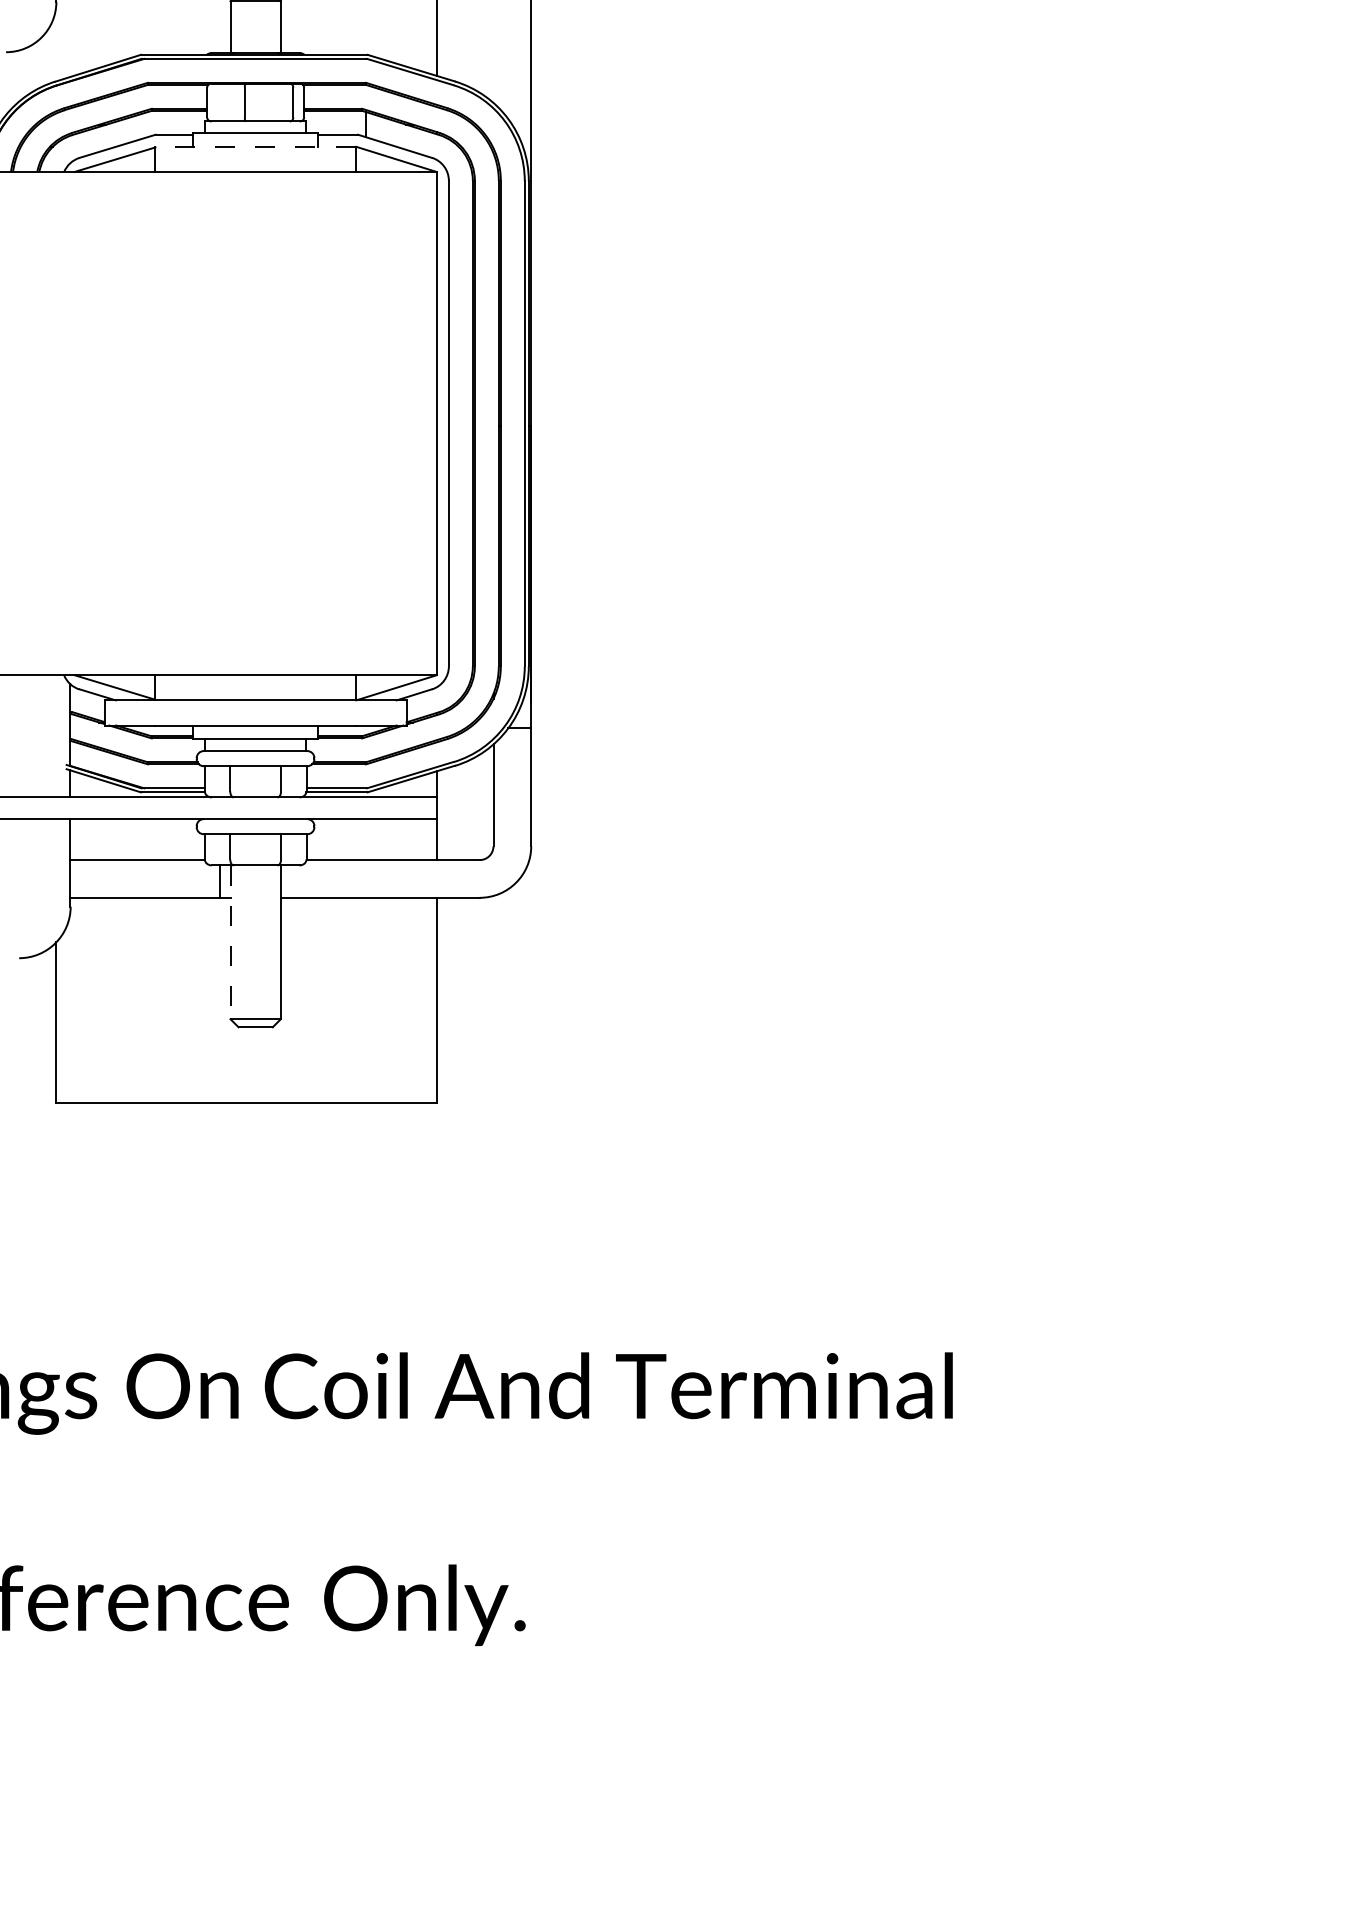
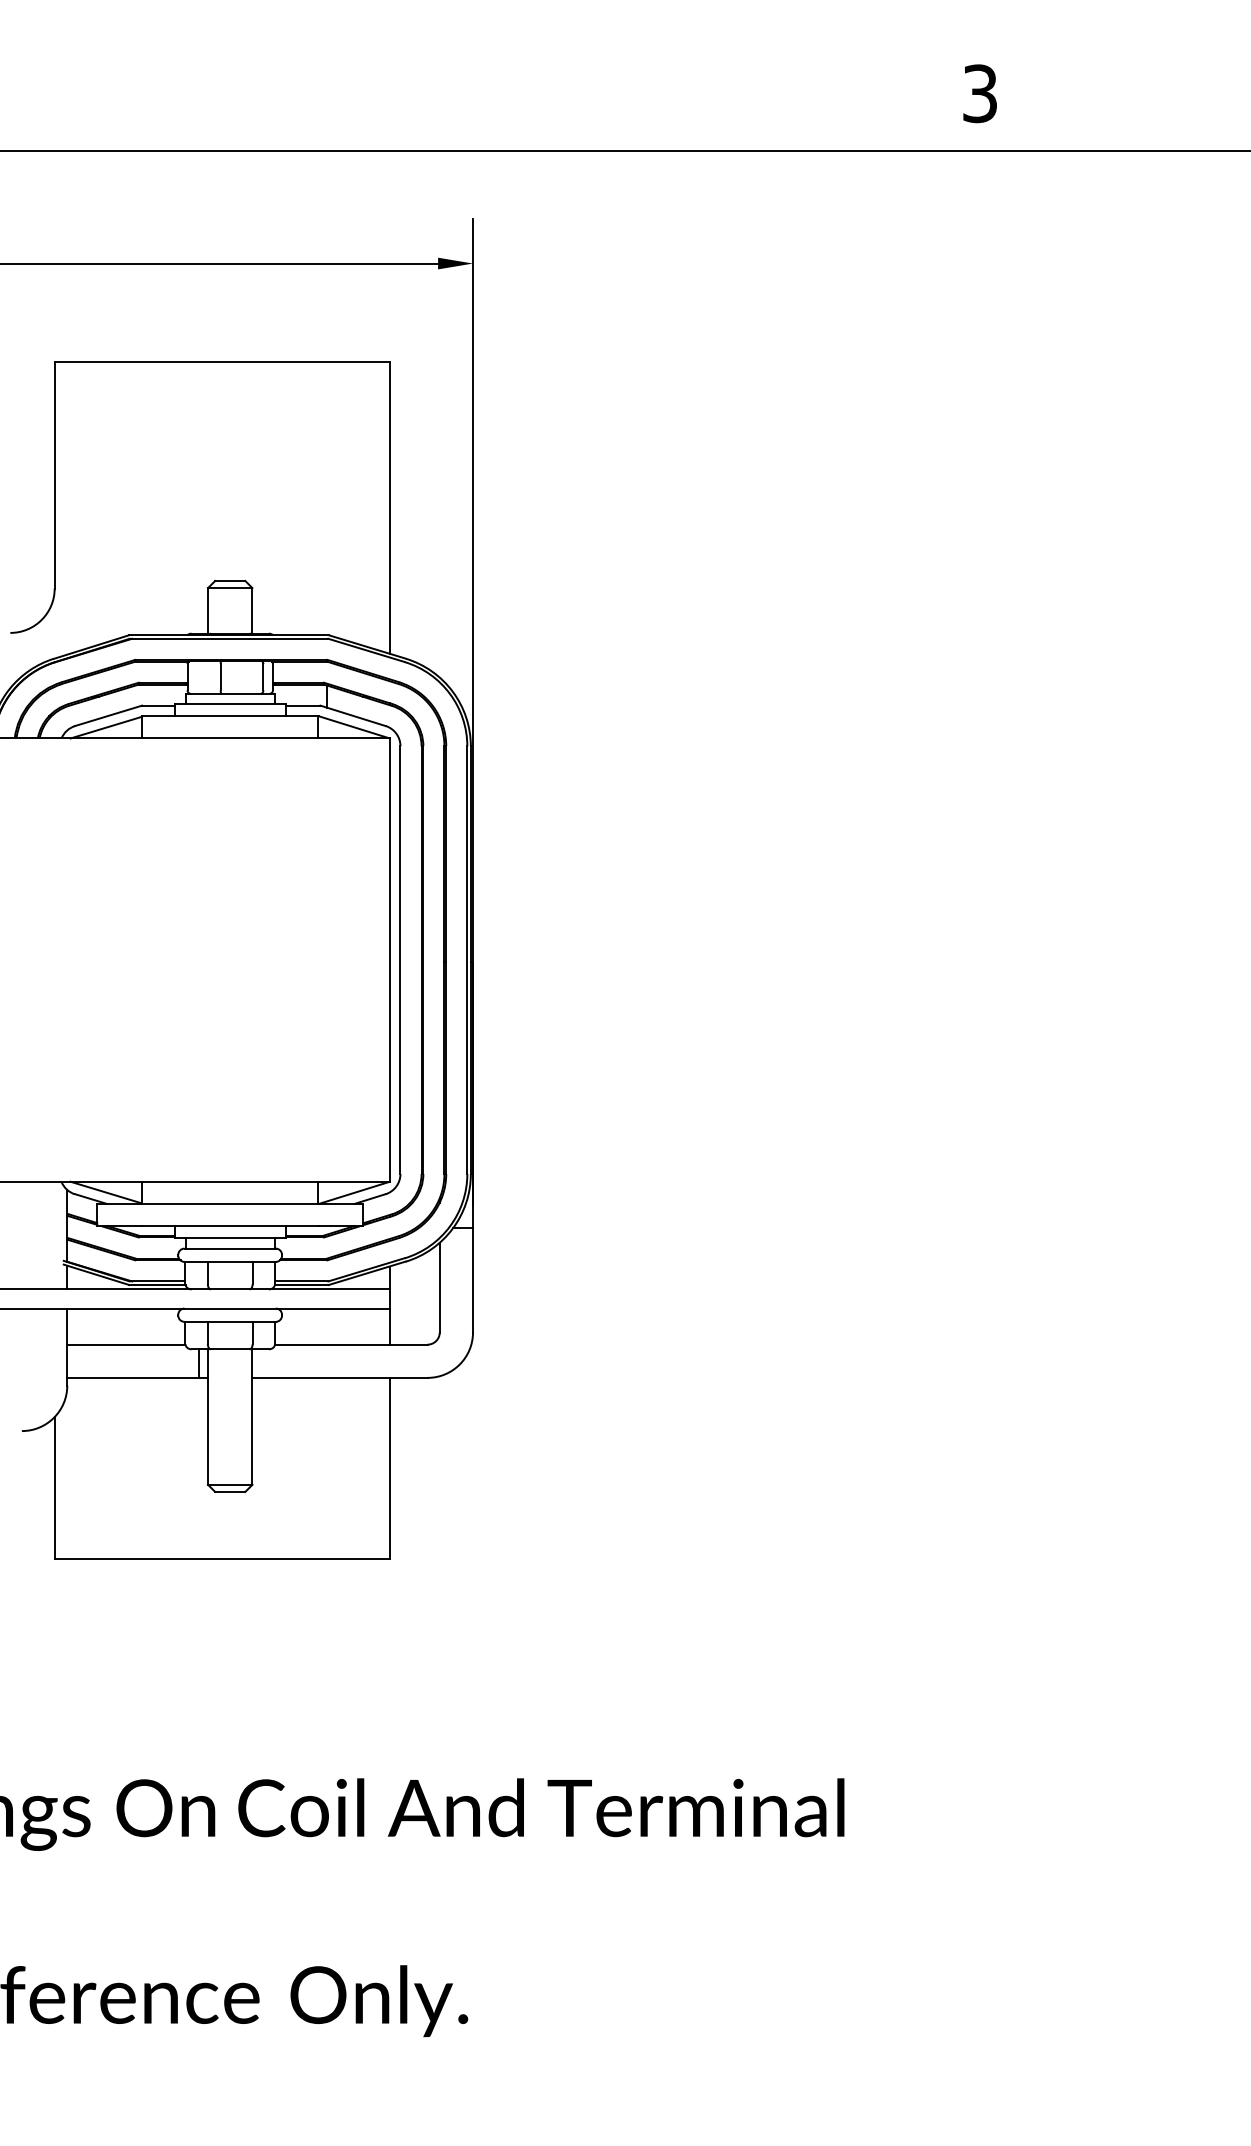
line: (254, 147) -> (229, 716), dashed -> solid
line: (230, 942) -> (208, 1417), dashed -> solid

